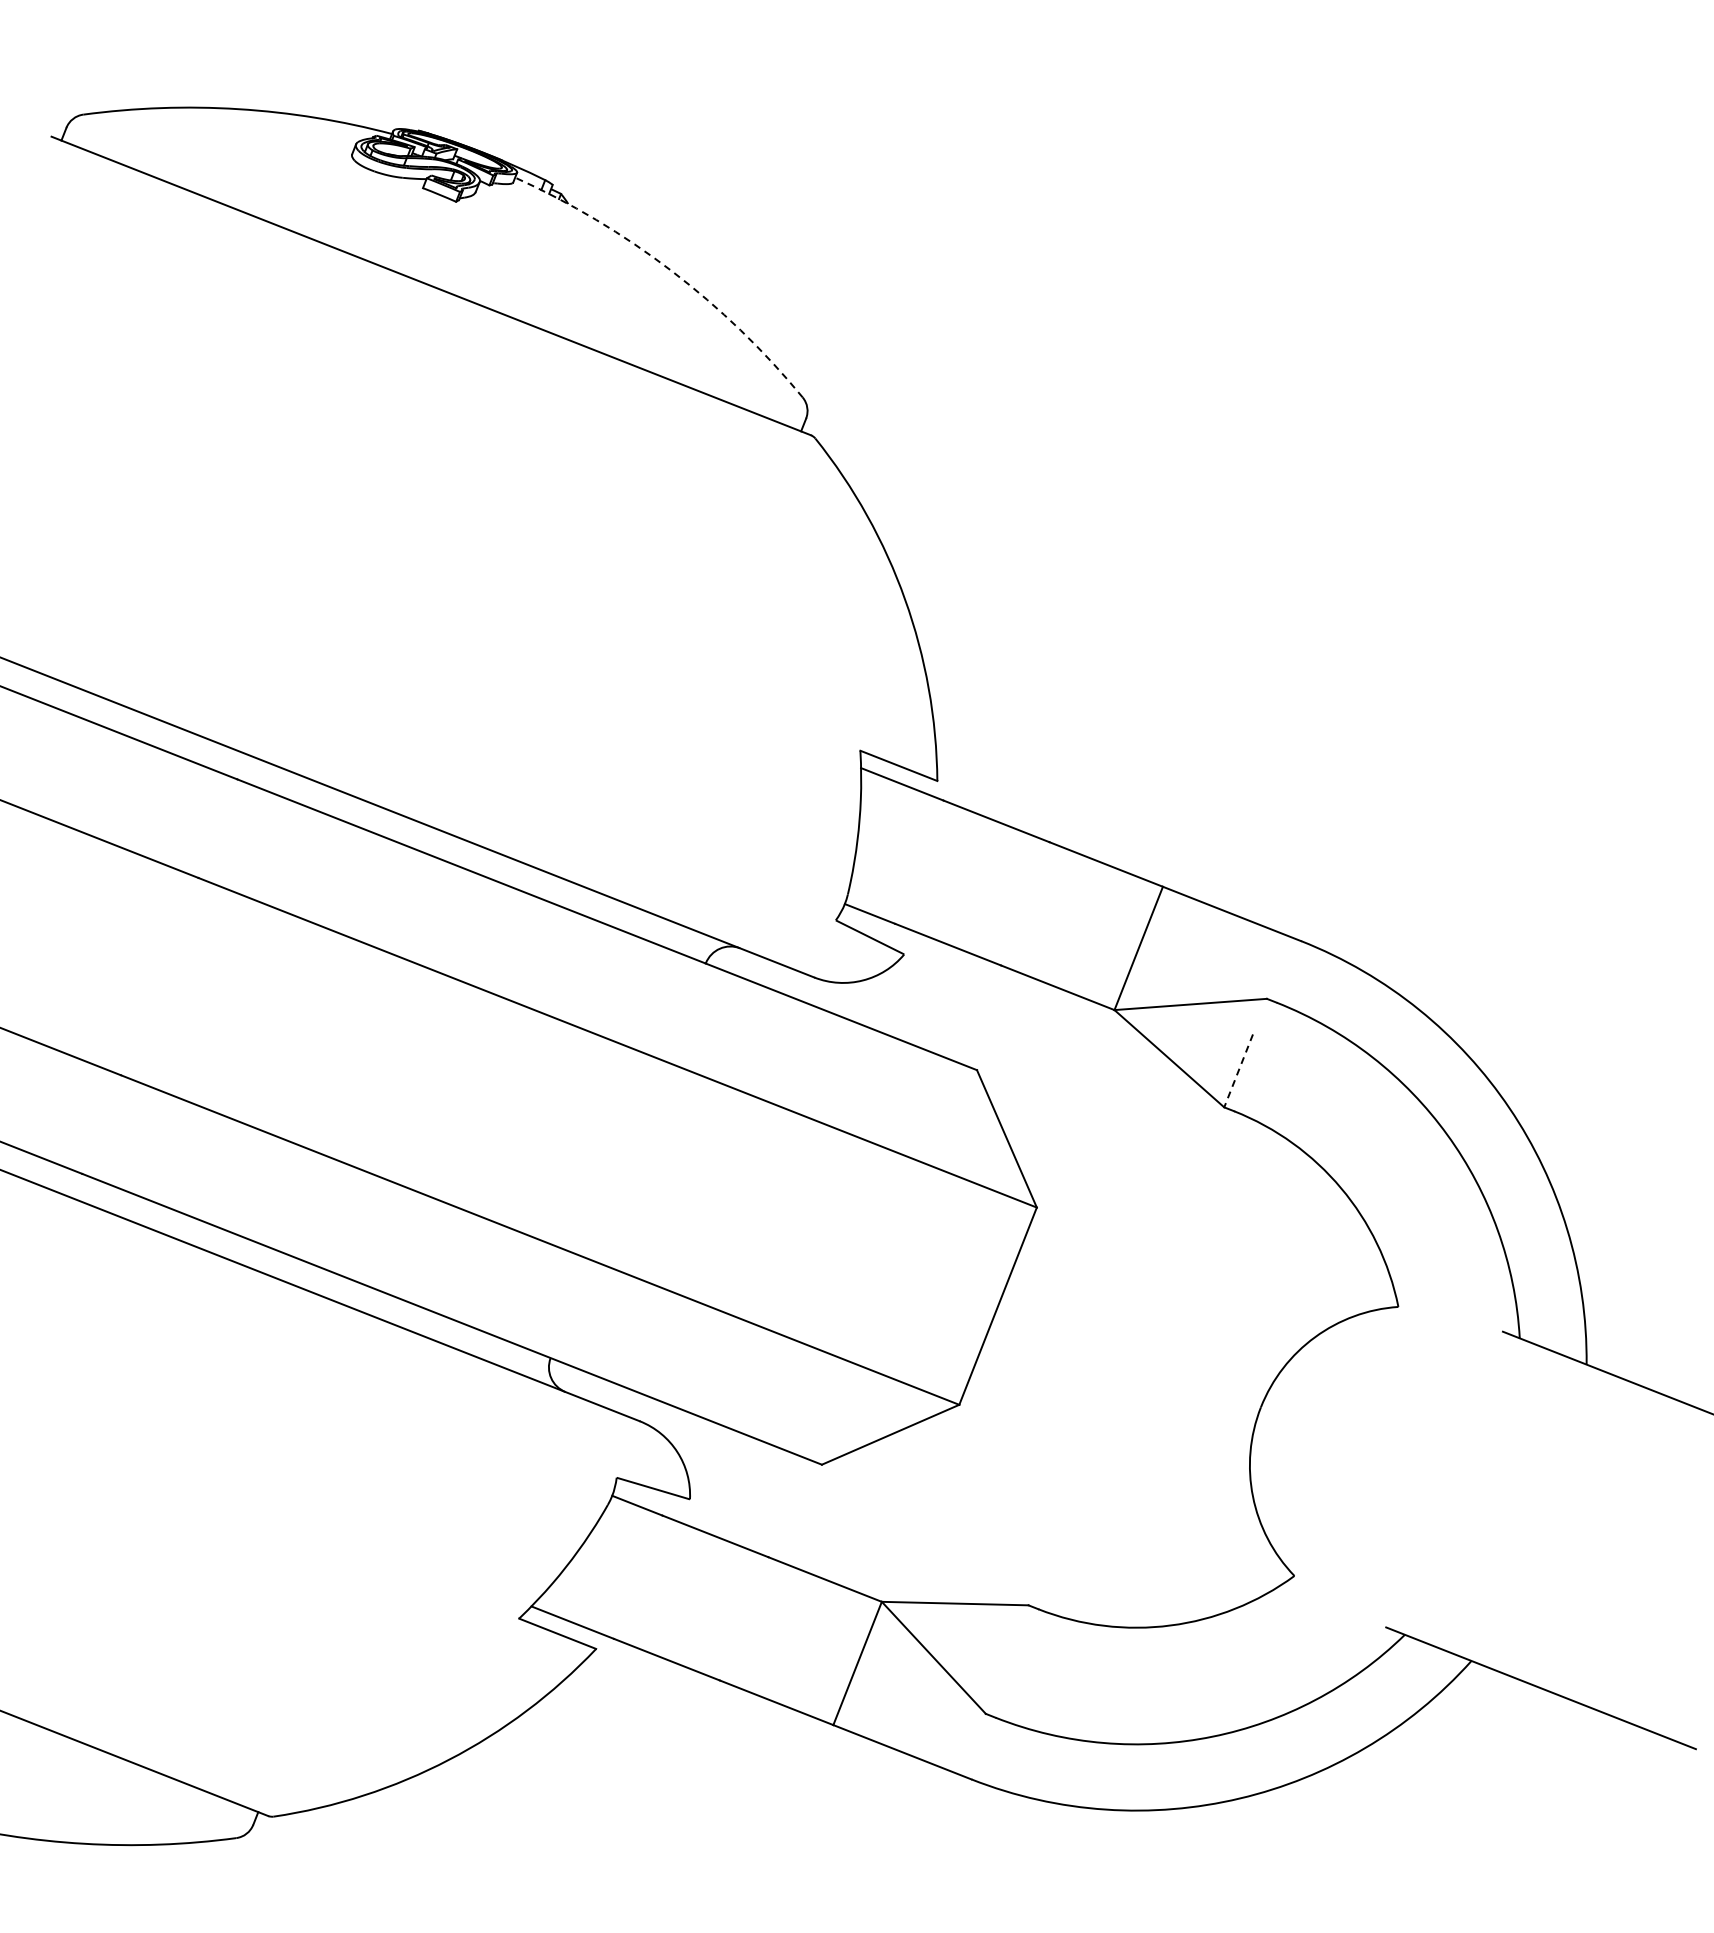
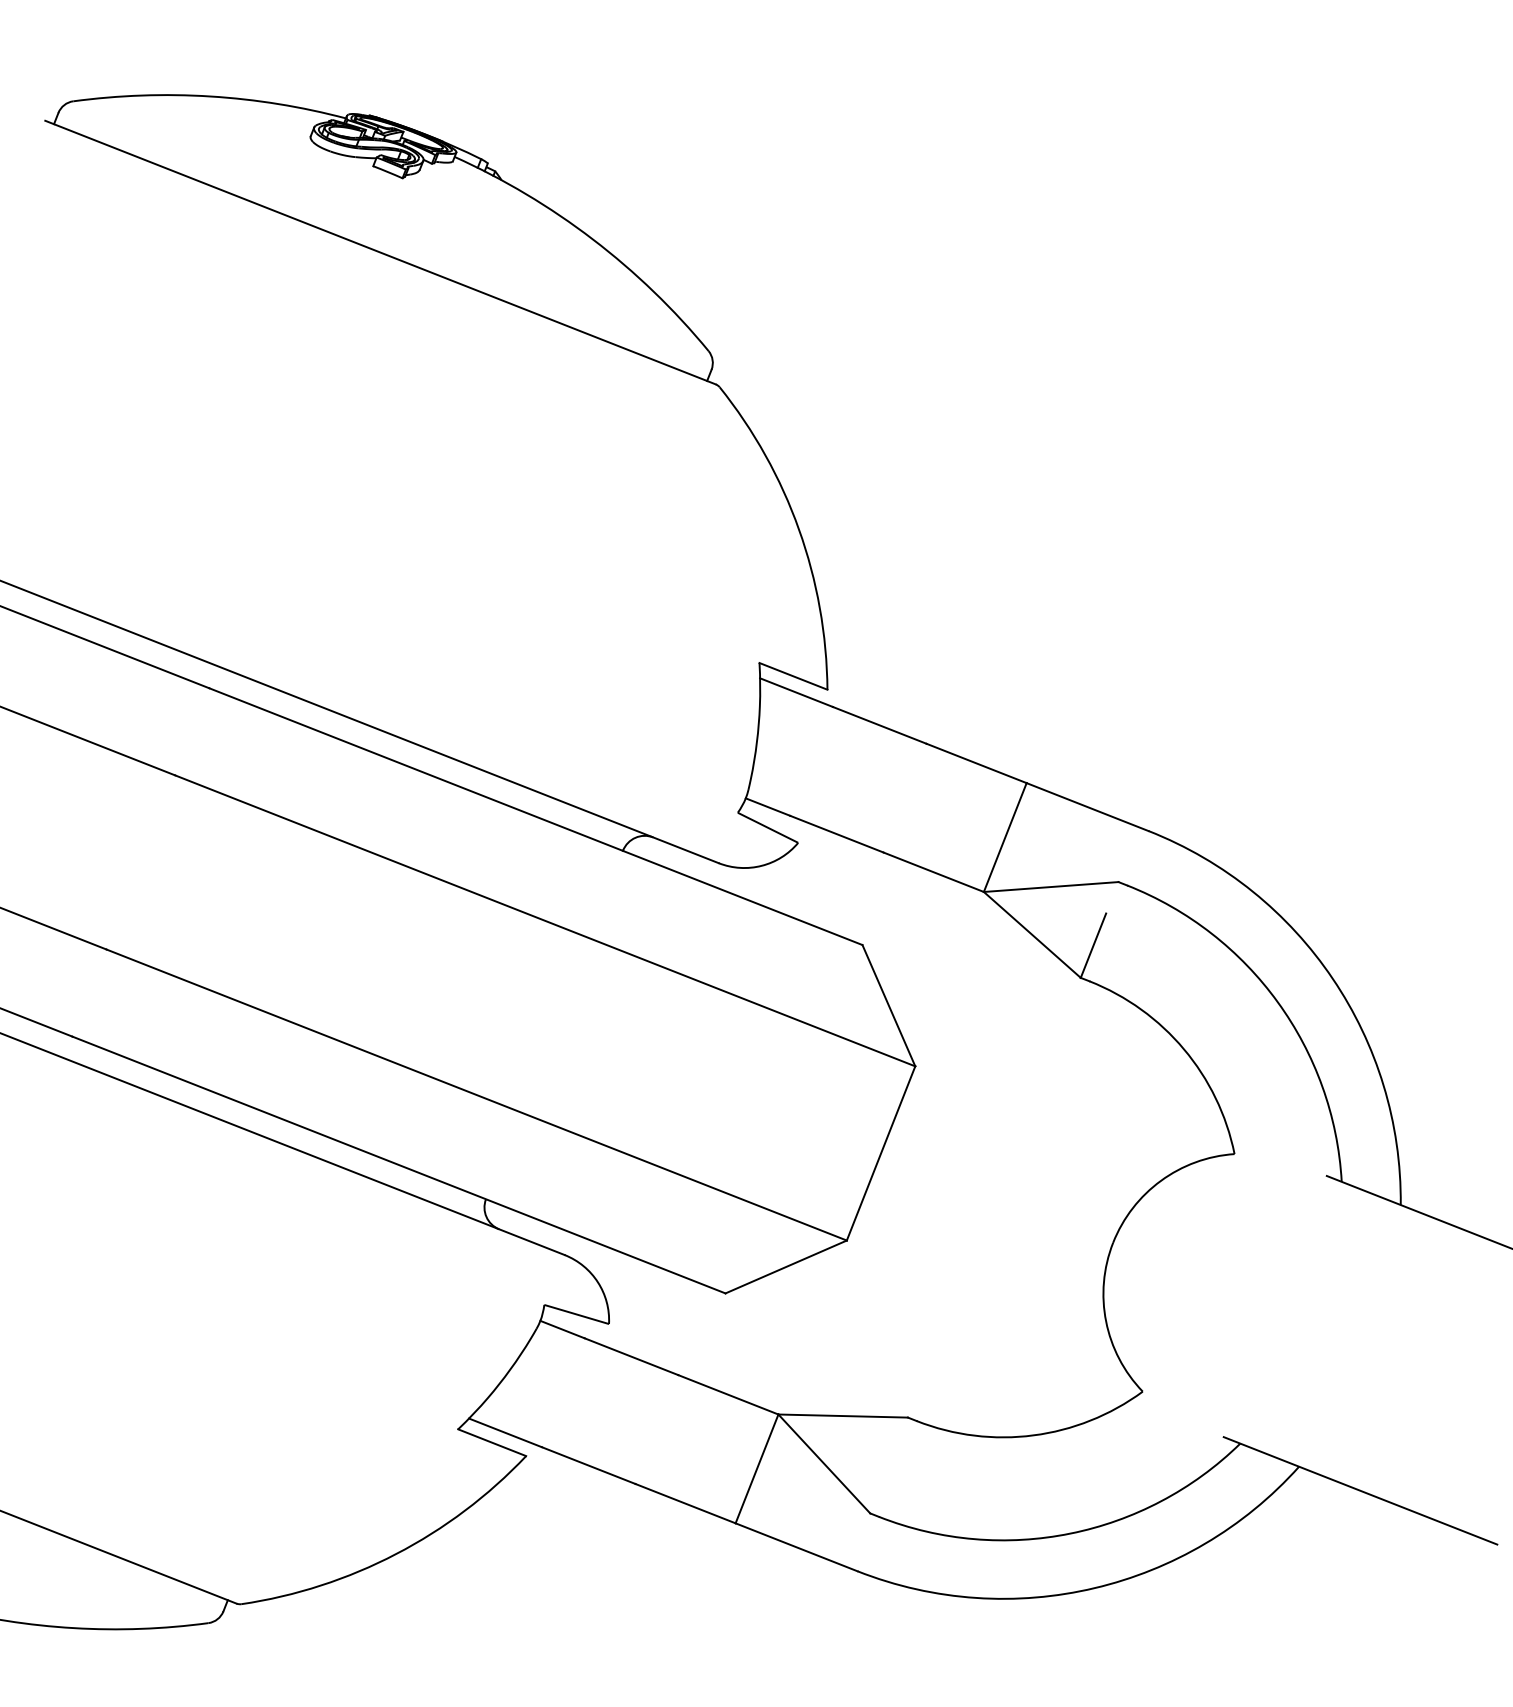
arc: (671, 270) -> (592, 238), dashed -> solid
line: (1238, 1071) -> (1093, 946), dashed -> solid

